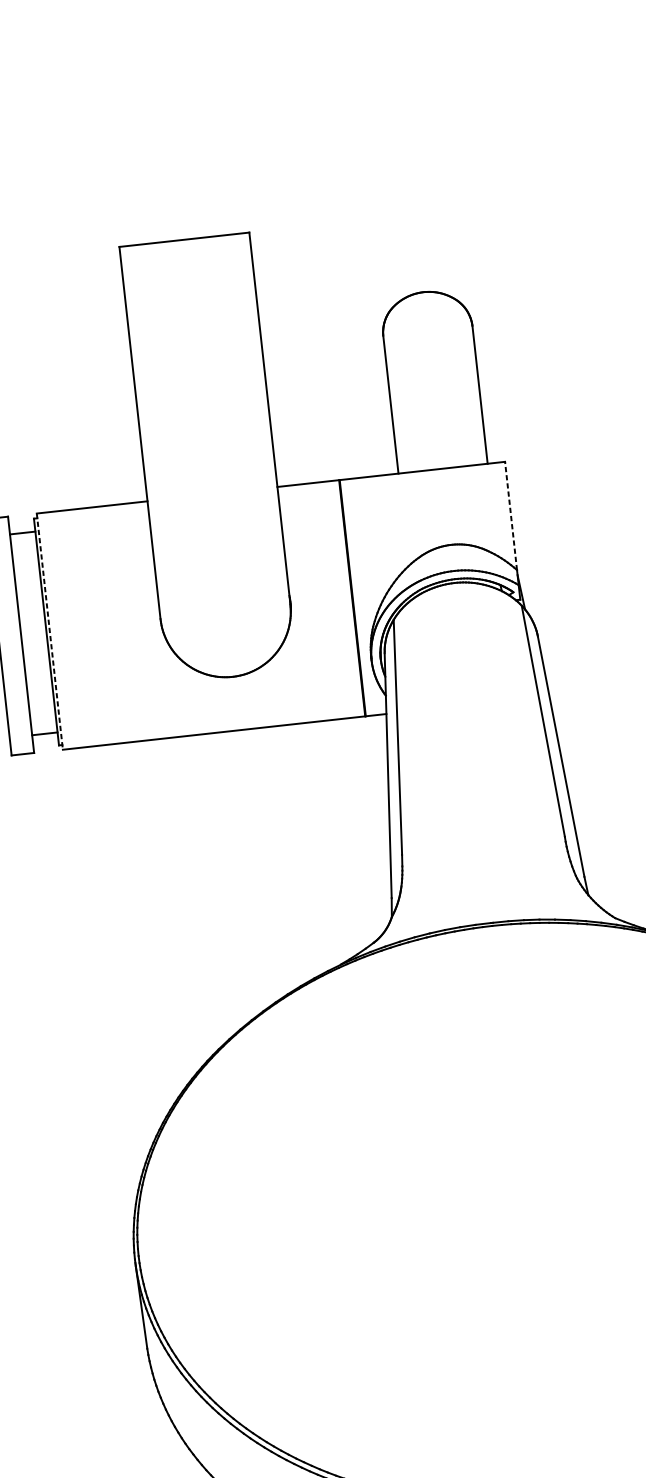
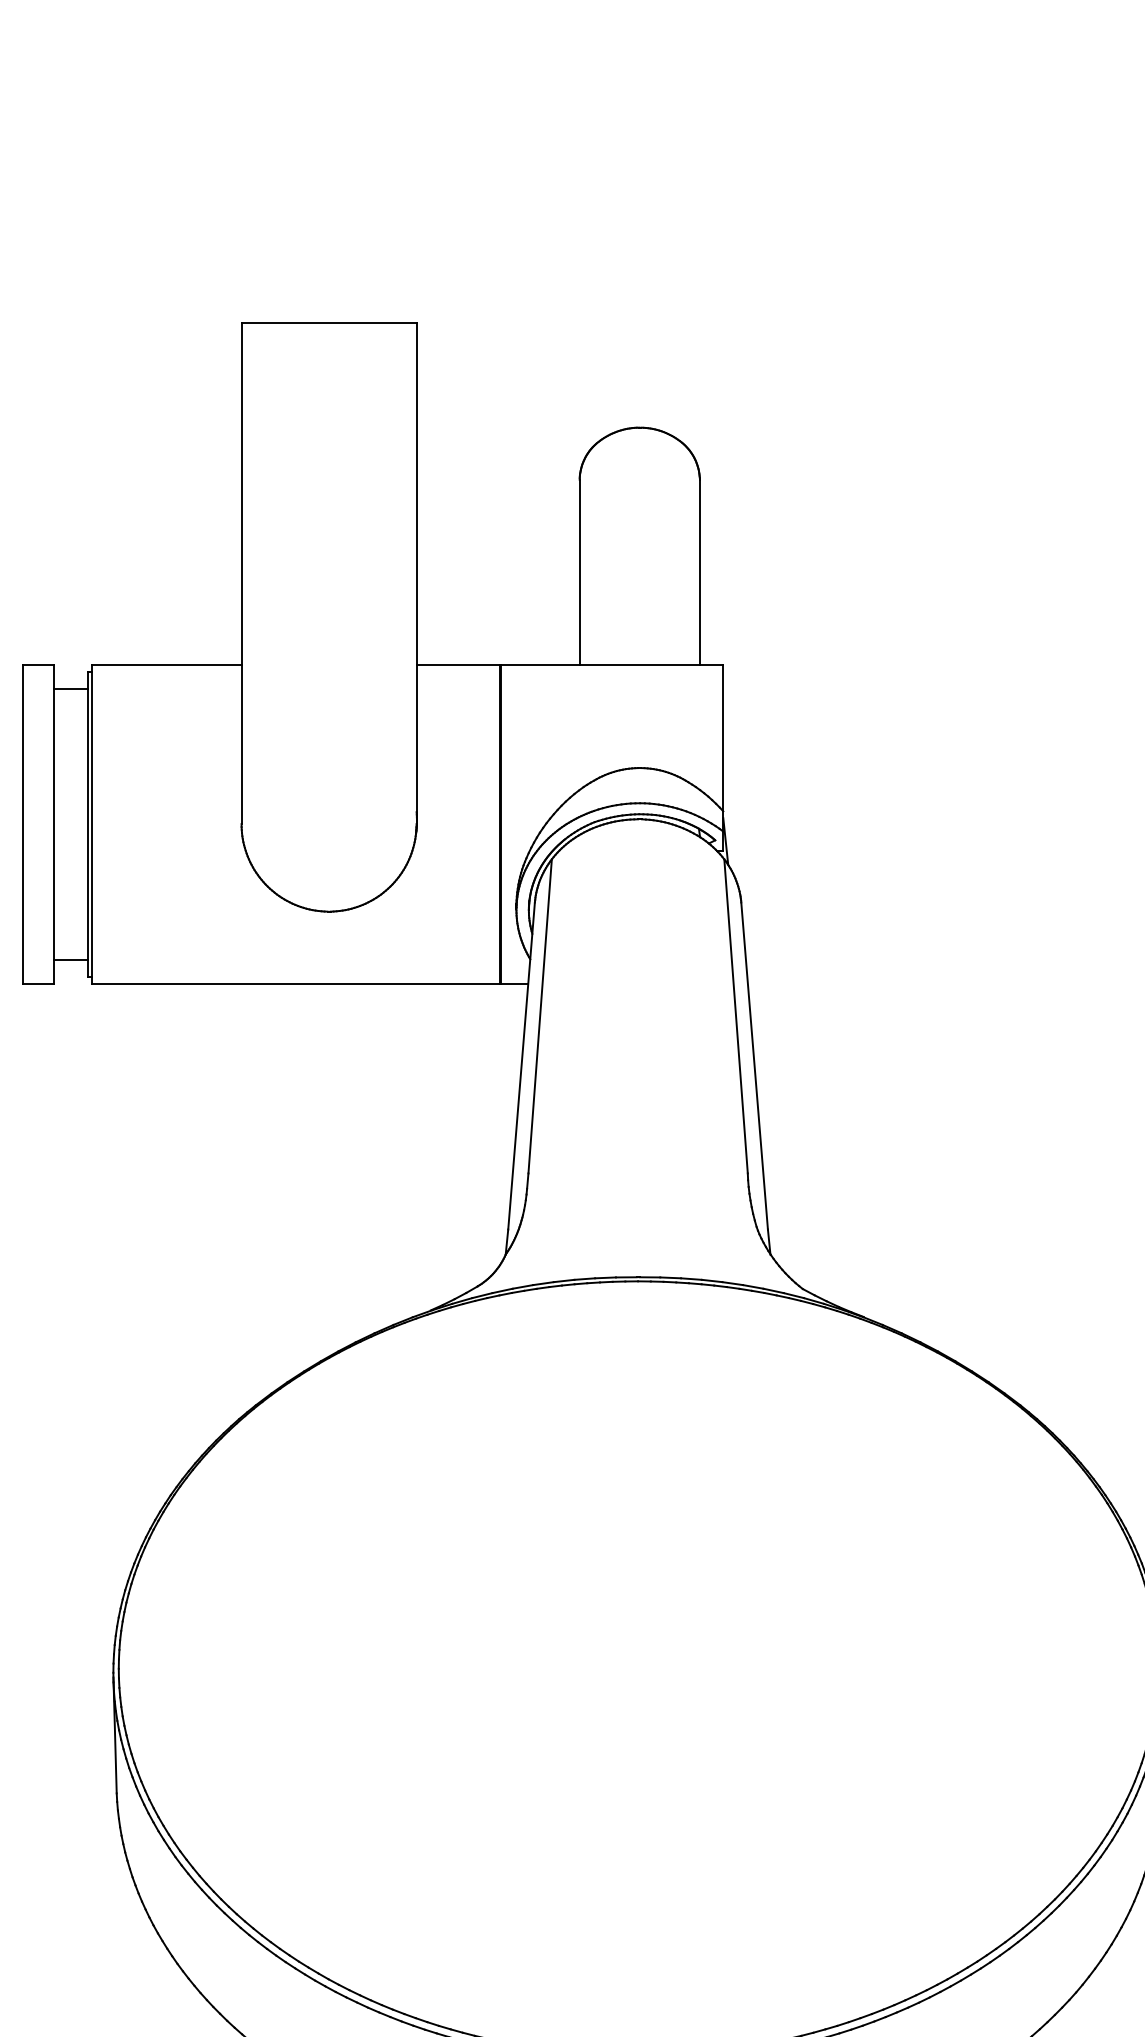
line: (511, 516) -> (723, 738), dashed -> solid
line: (50, 632) -> (92, 825), dashed -> solid

